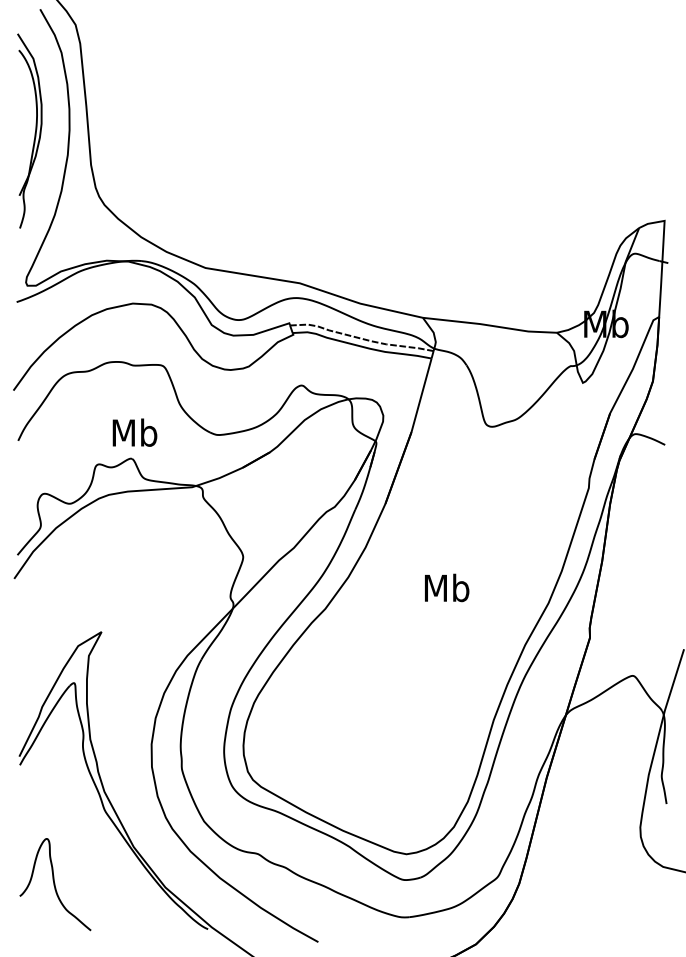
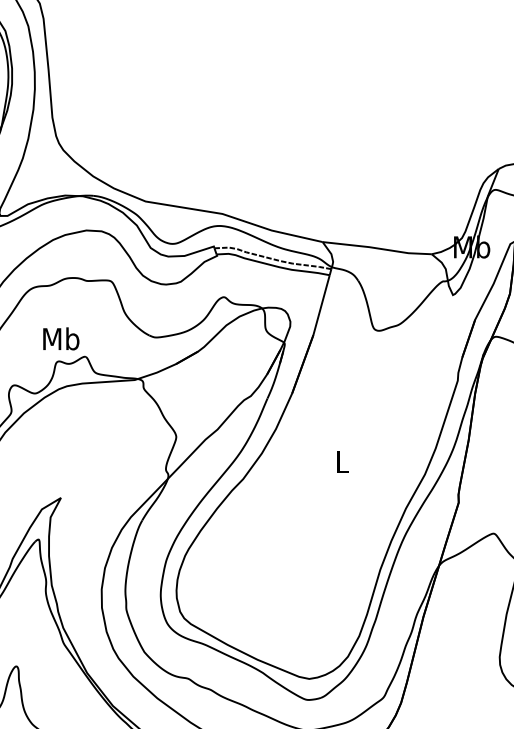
text: (134, 432) -> (60, 338), moved
text: (447, 587) -> (342, 461), Mb -> L

